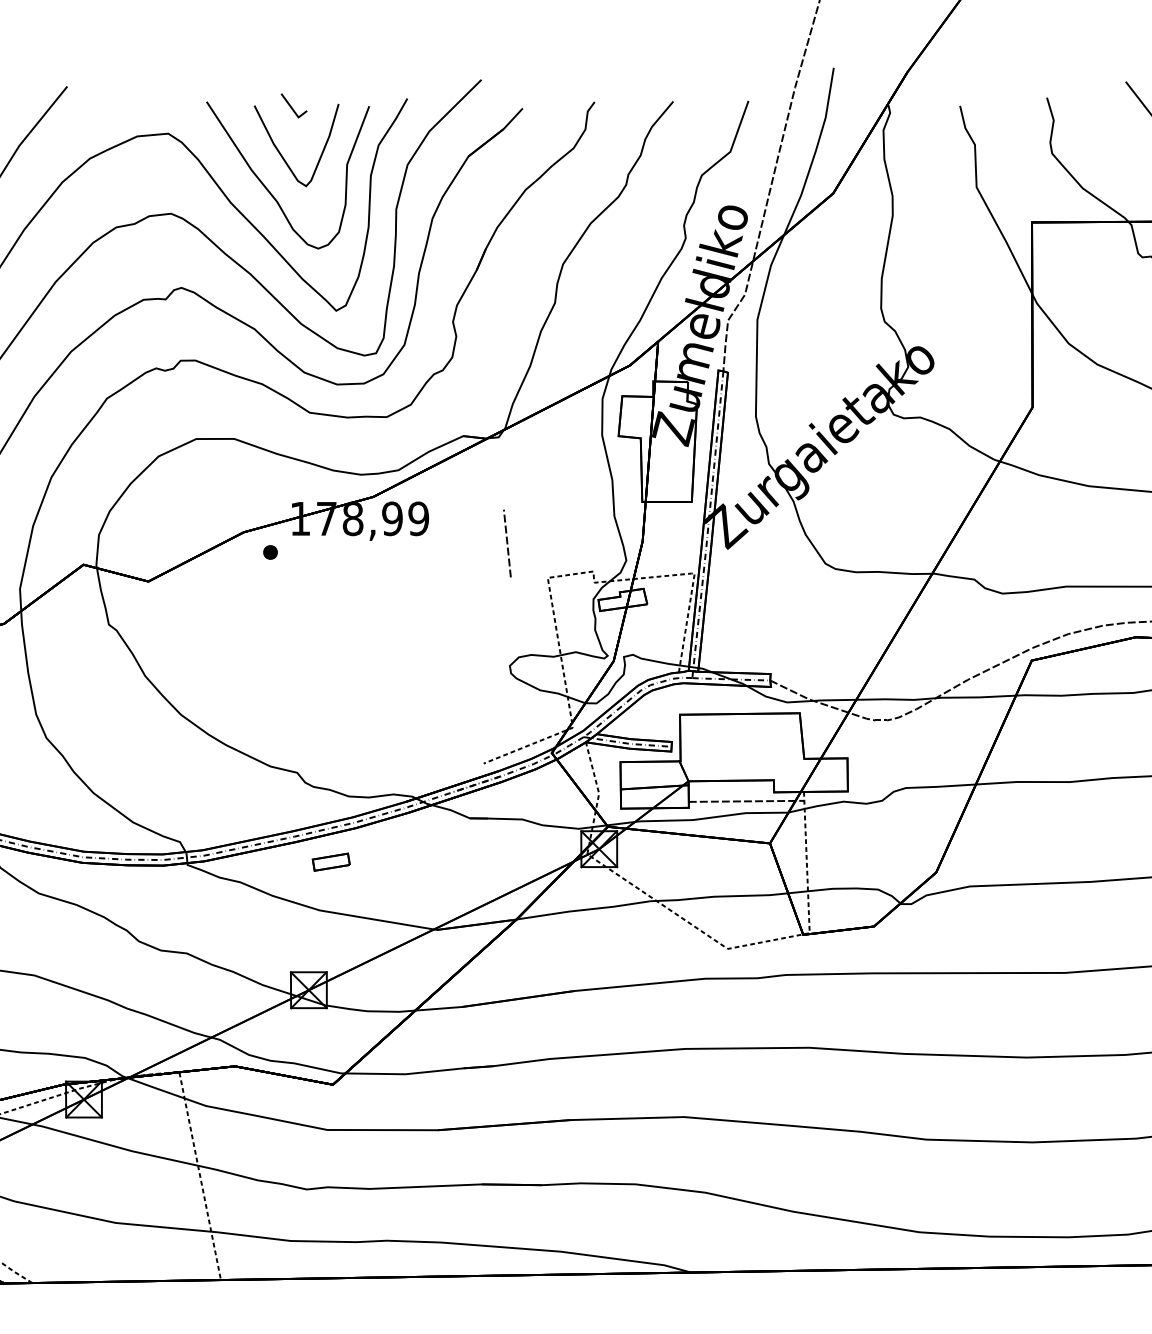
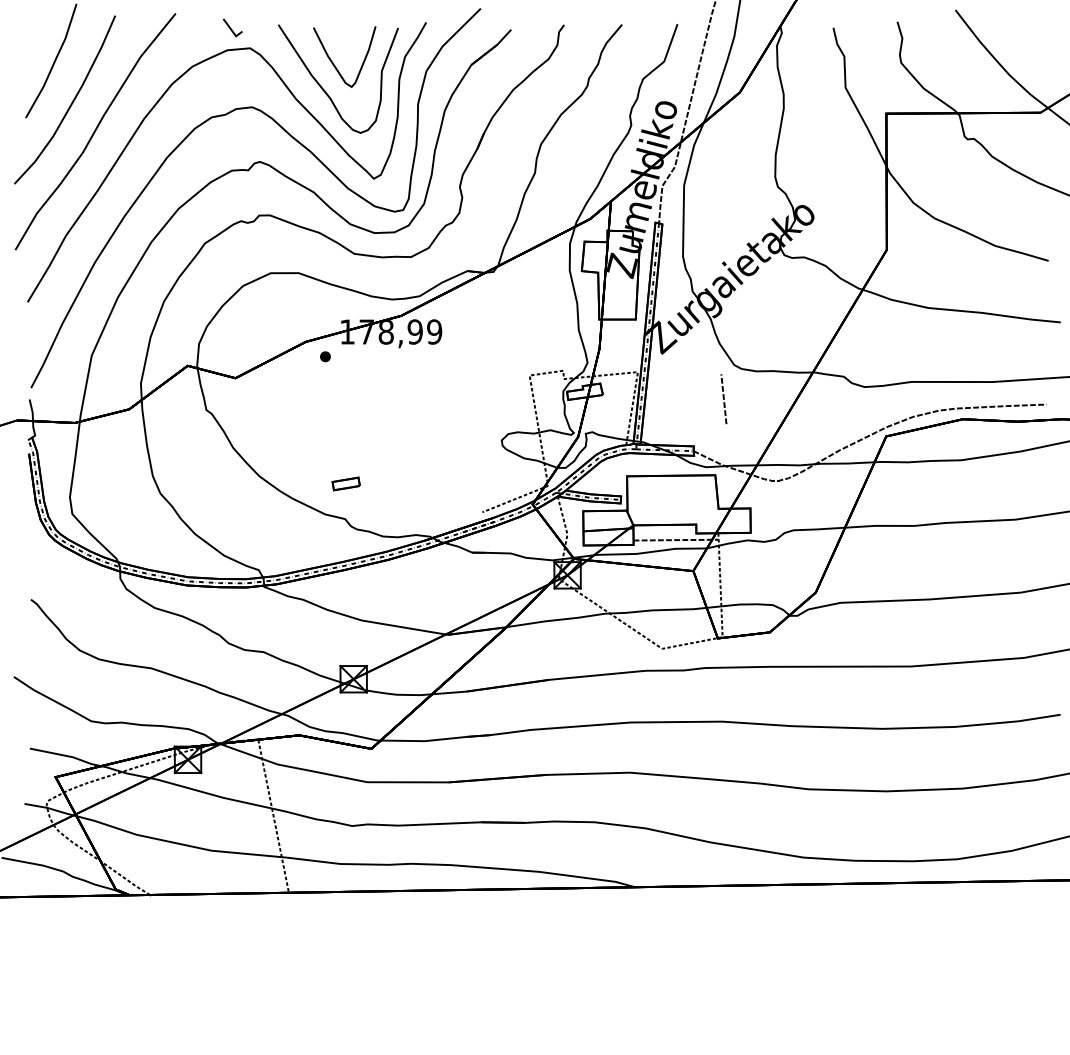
line: (292, 106) -> (231, 28), moved
line: (506, 543) -> (723, 399), moved
part: (330, 861) -> (345, 483), moved

